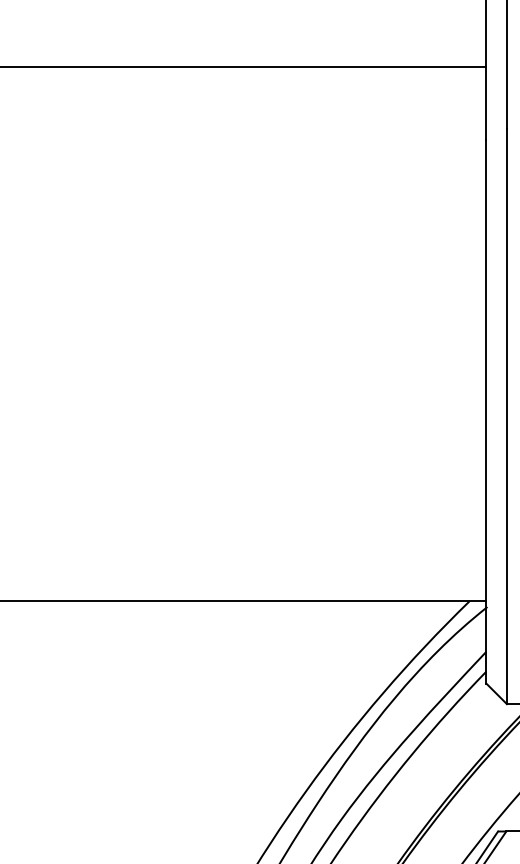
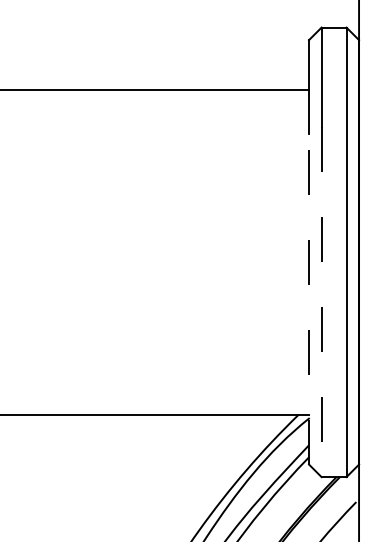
line: (487, 410) -> (309, 298), solid -> dashed
line: (506, 416) -> (321, 302), solid -> dashed

